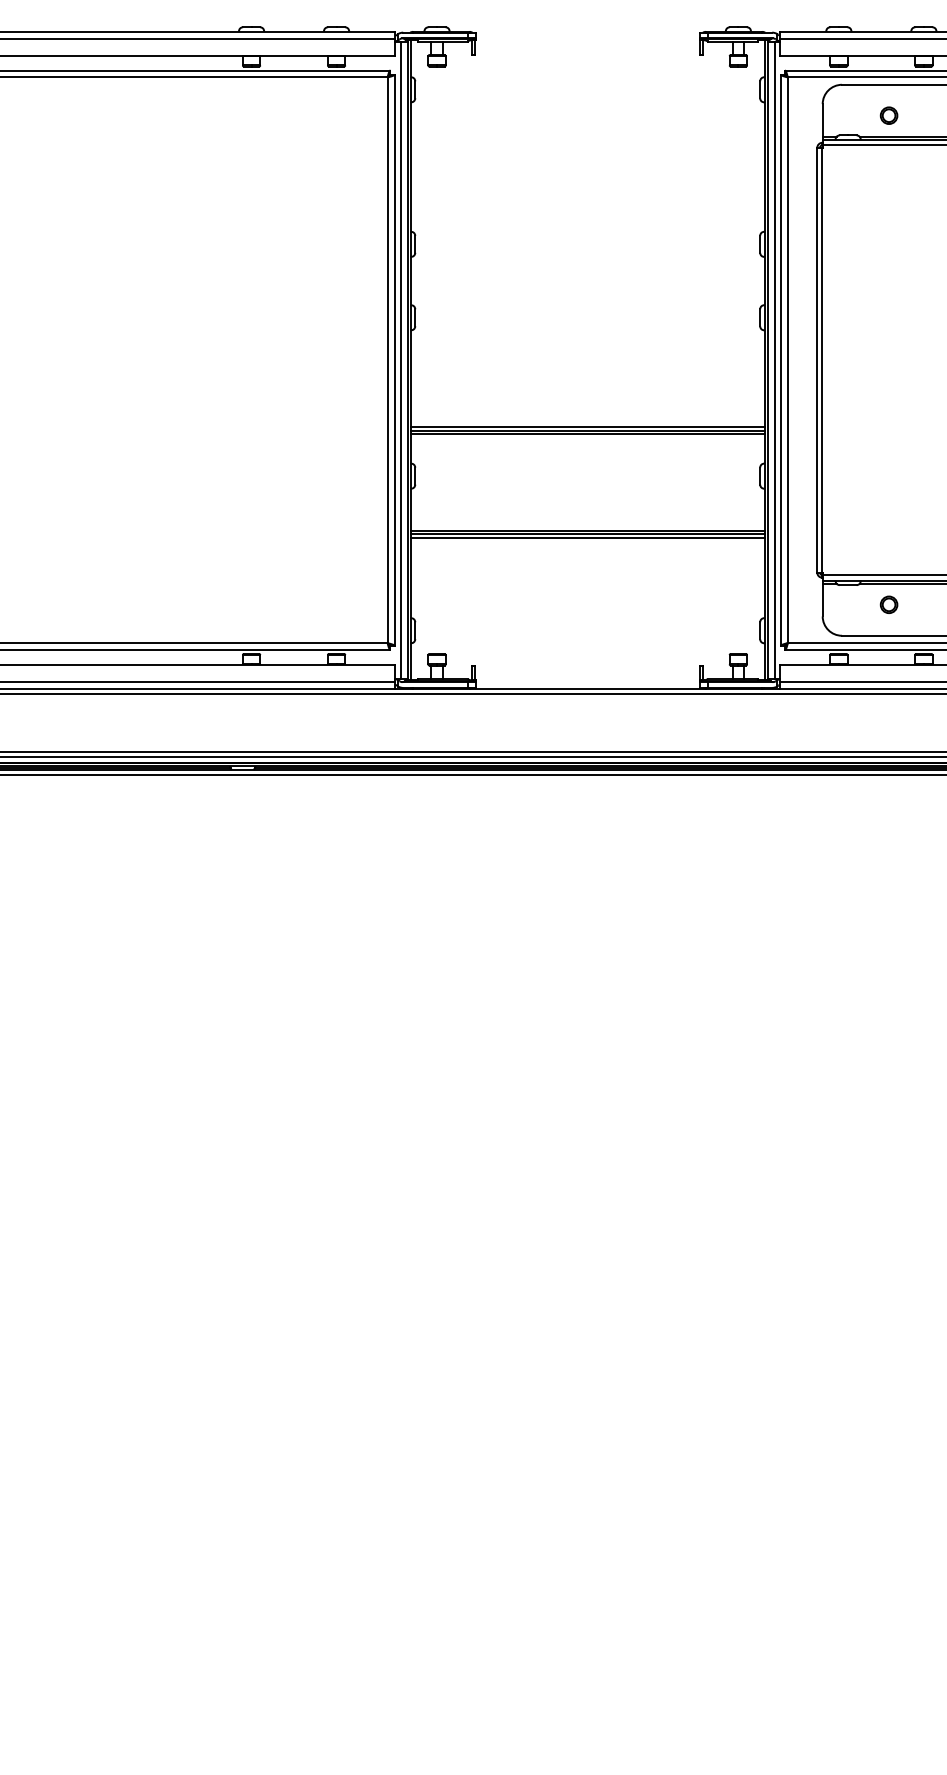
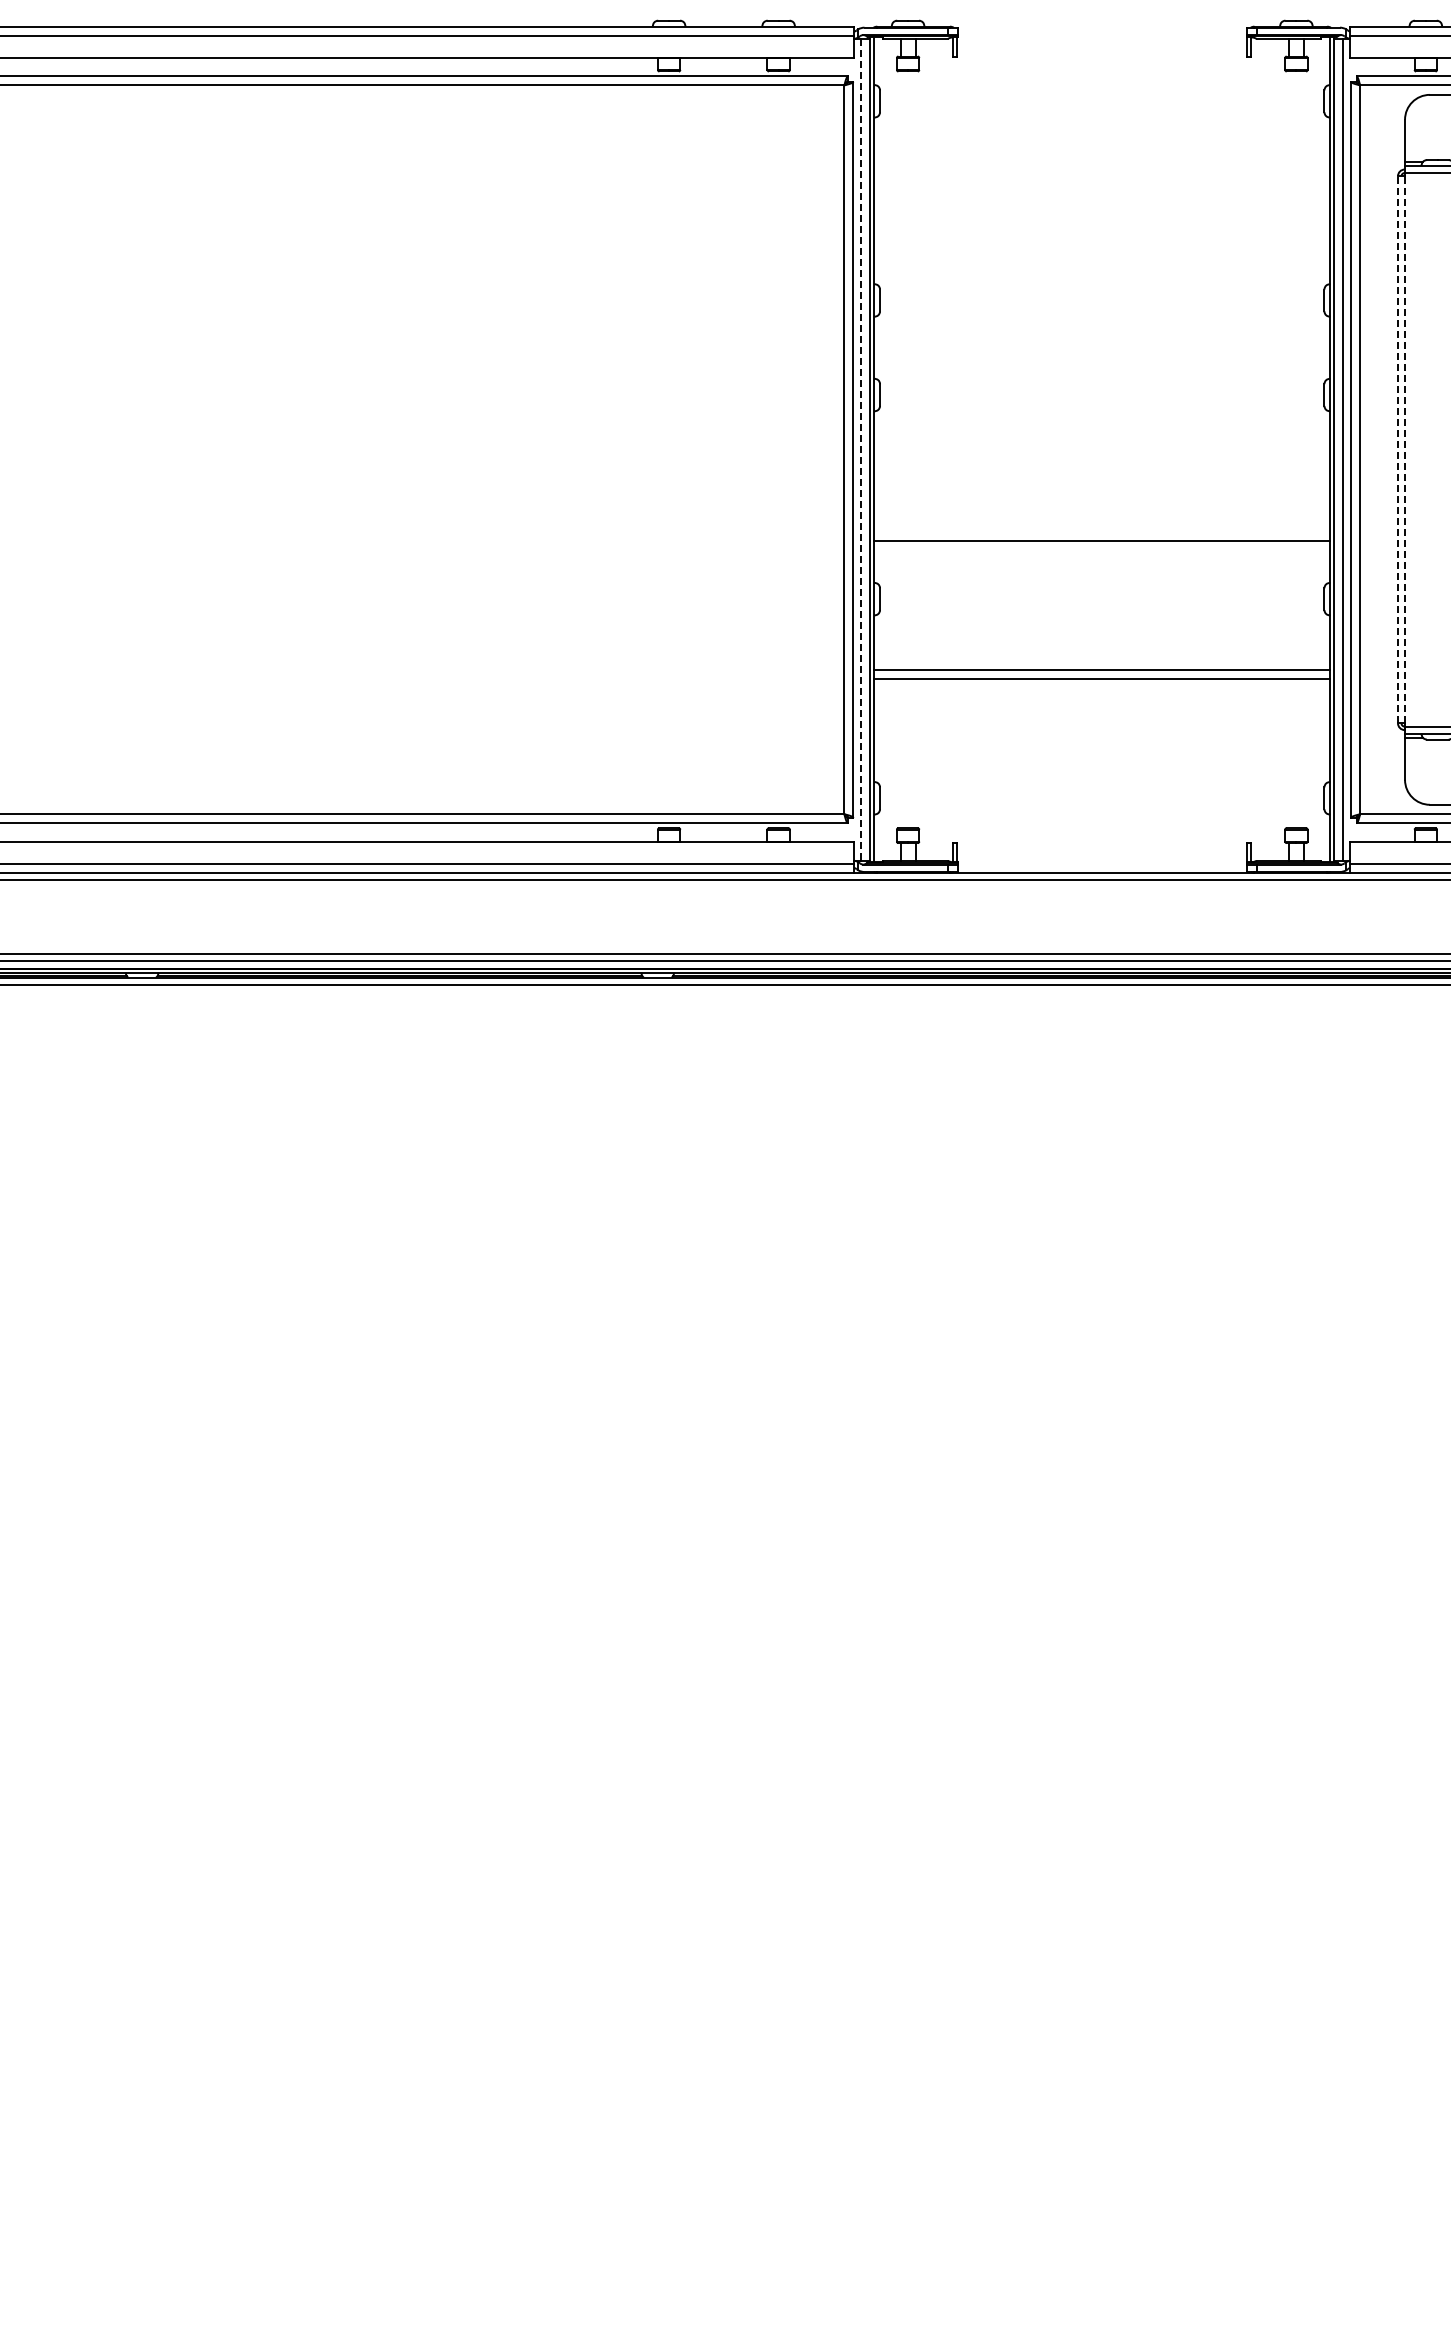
line: (400, 360) -> (861, 449), solid -> dashed
line: (817, 360) -> (1398, 449), solid -> dashed
line: (822, 360) -> (1404, 449), solid -> dashed
line: (587, 427) -> (1102, 536), removed
line: (587, 434) -> (1102, 545), removed
line: (587, 533) -> (1102, 673), removed

